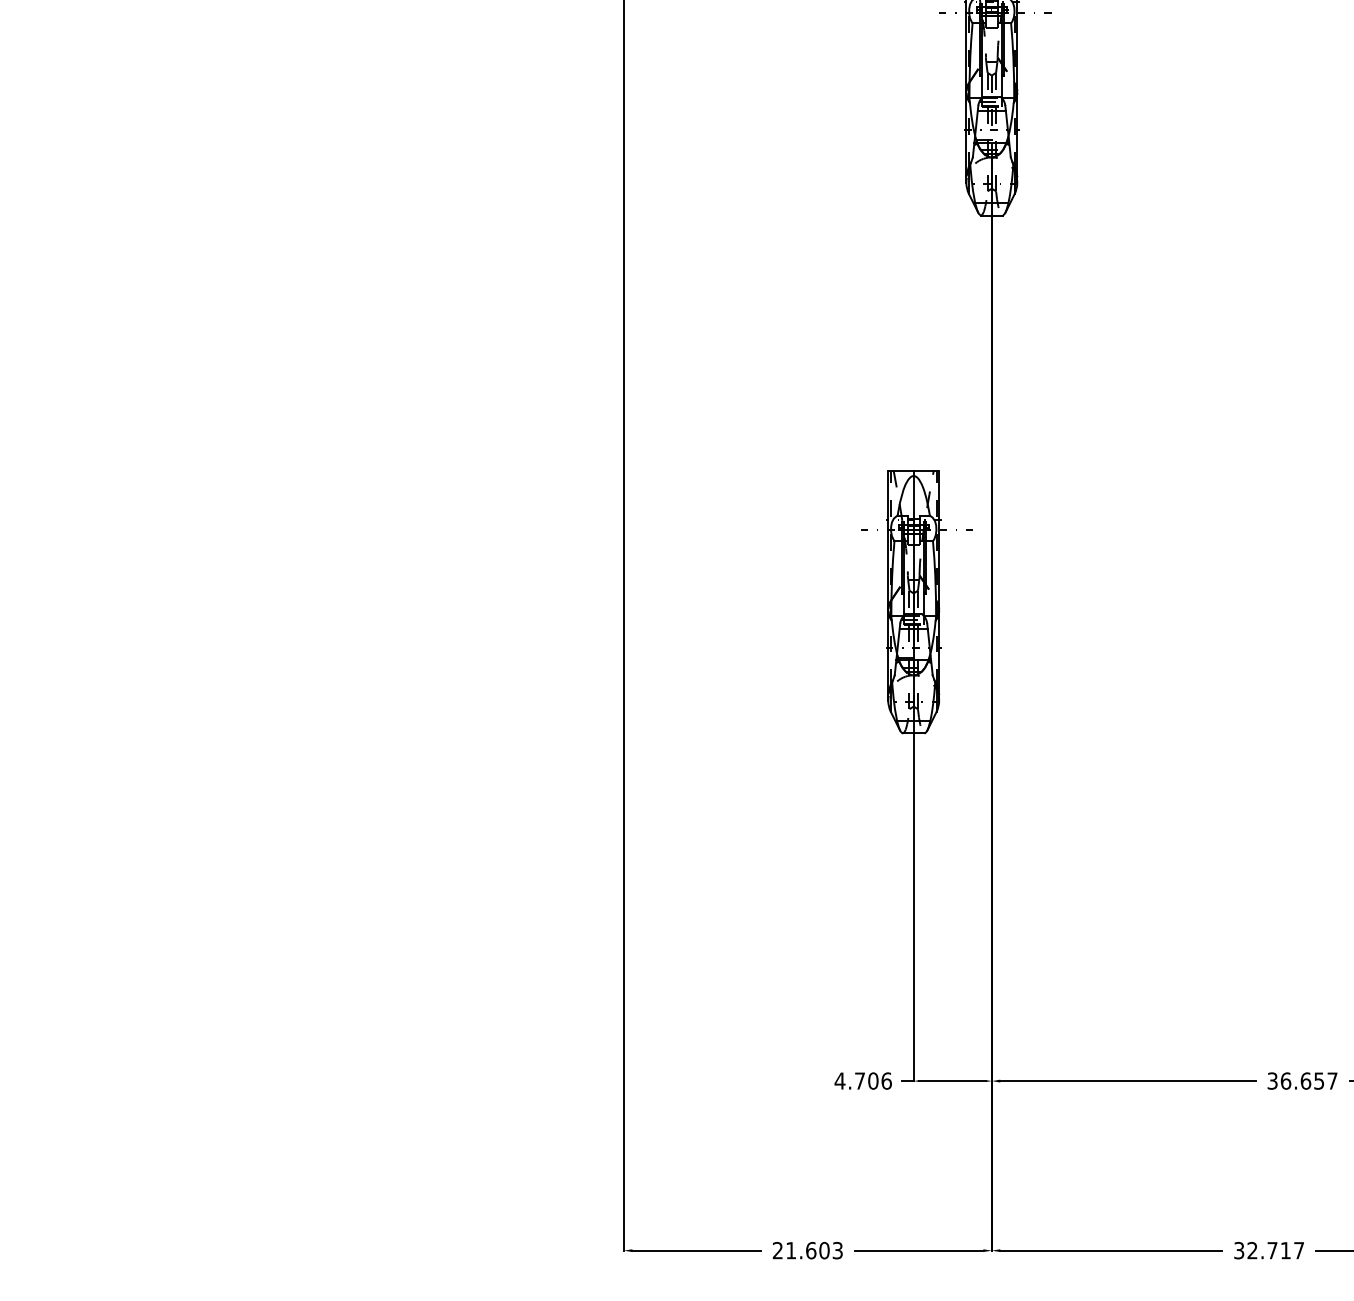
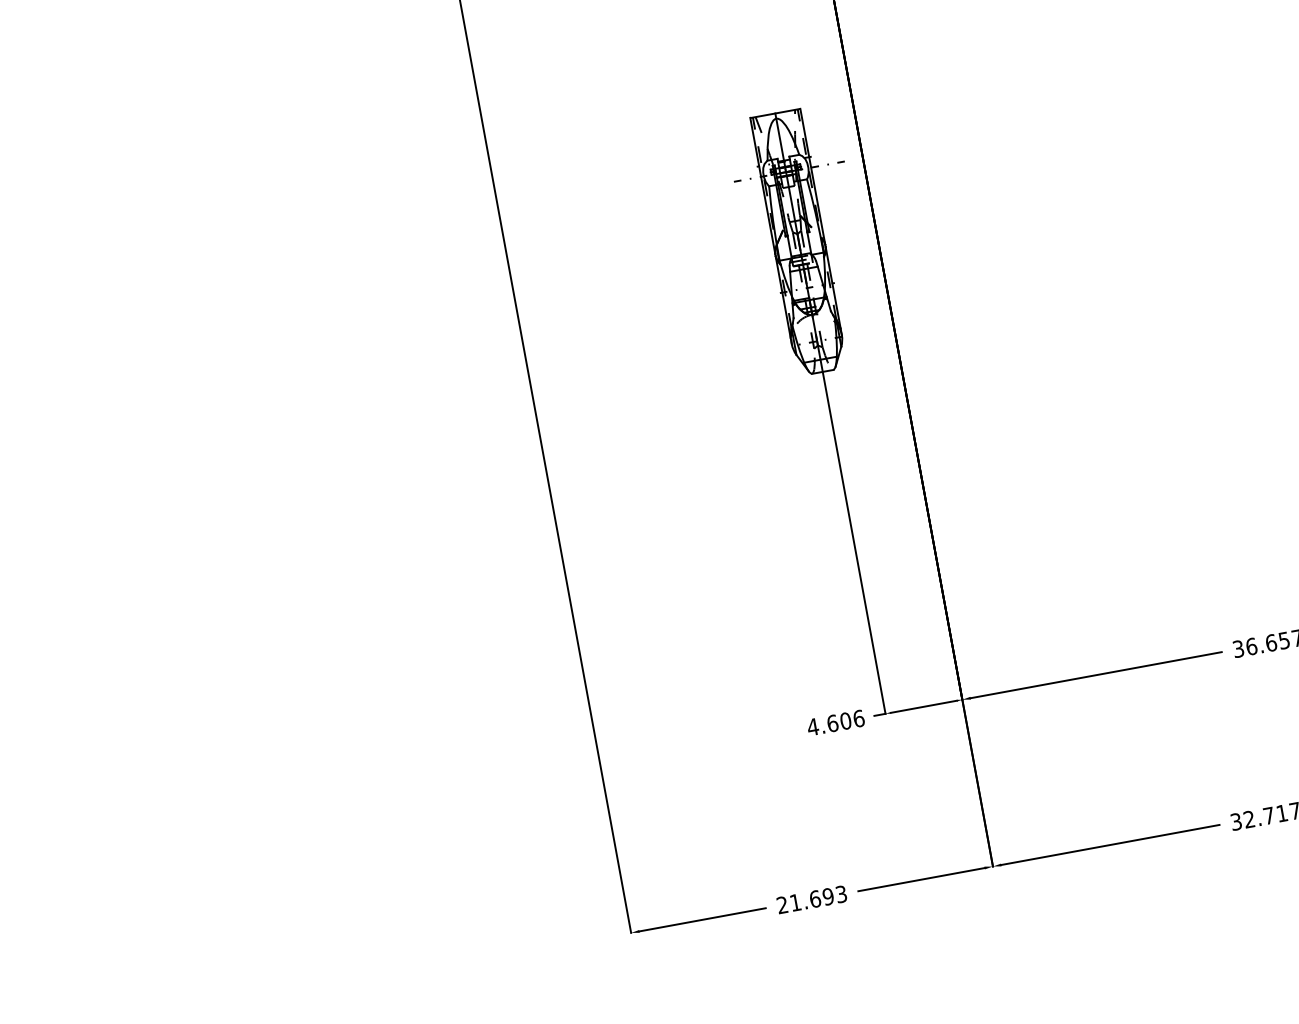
text: (860, 1080) -> (833, 722), 4.706 -> 4.606
text: (824, 1250) -> (828, 896), 21.603 -> 21.693

